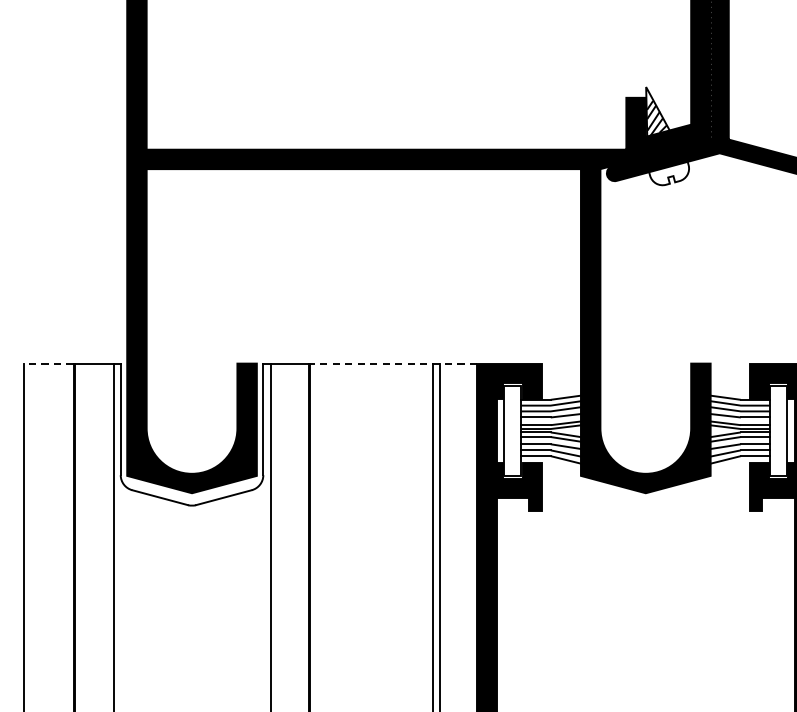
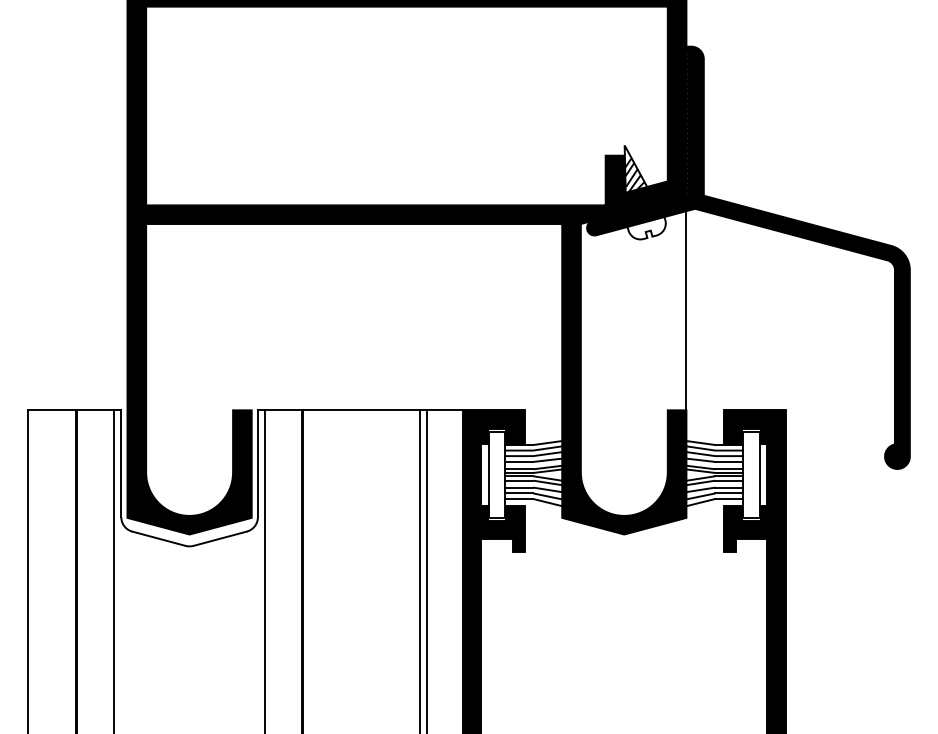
line: (710, 259) -> (686, 310), added
line: (47, 363) -> (51, 410), dashed -> solid
line: (393, 363) -> (382, 410), dashed -> solid

